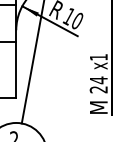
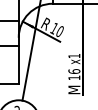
text: (98, 84) -> (74, 74), 24 -> 16

